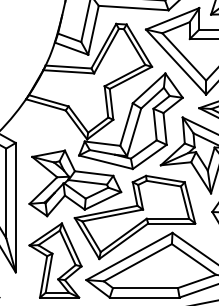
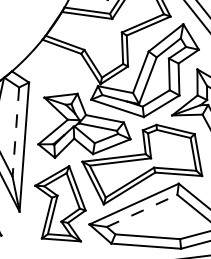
line: (6, 193) -> (16, 132), solid -> dashed
line: (137, 262) -> (141, 210), solid -> dashed

